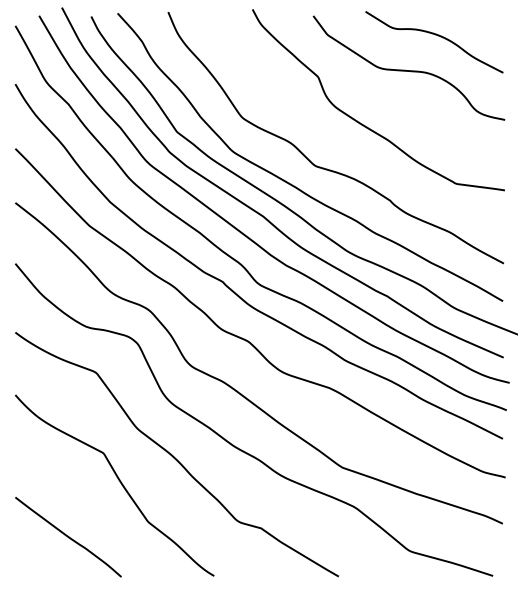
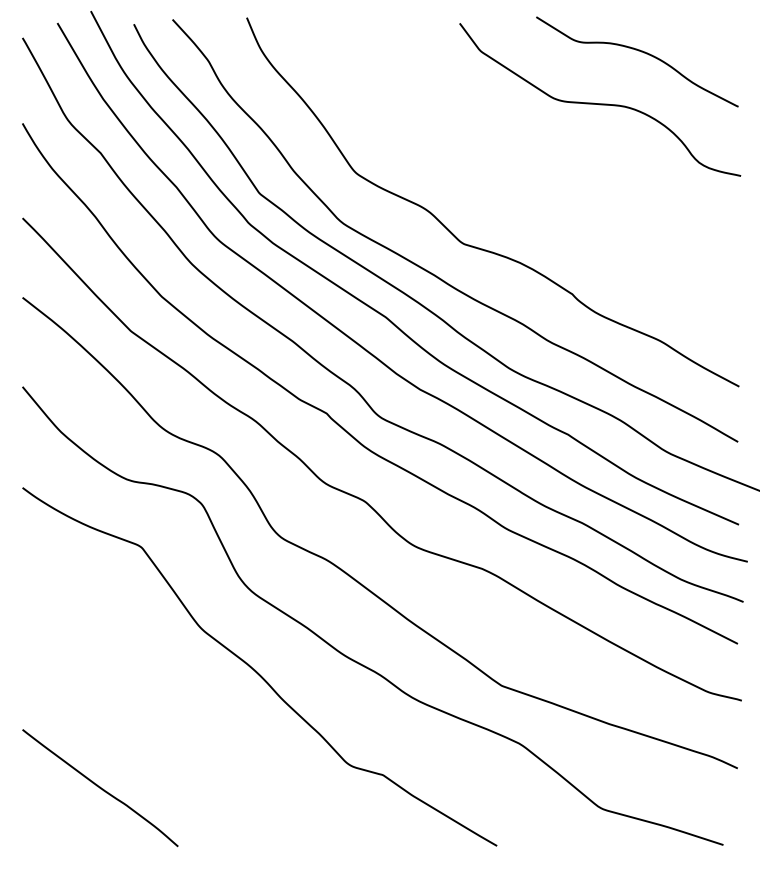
curve: (362, 123) -> (531, 181), removed
curve: (119, 482) -> (175, 707), removed

